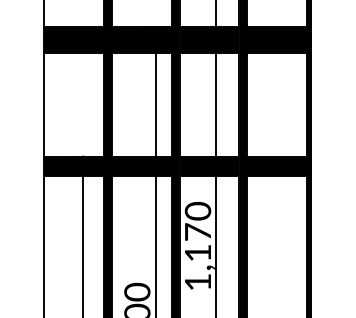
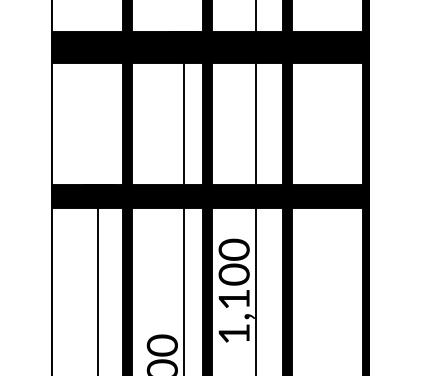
text: (197, 231) -> (233, 273), 1,170 -> 1,100

